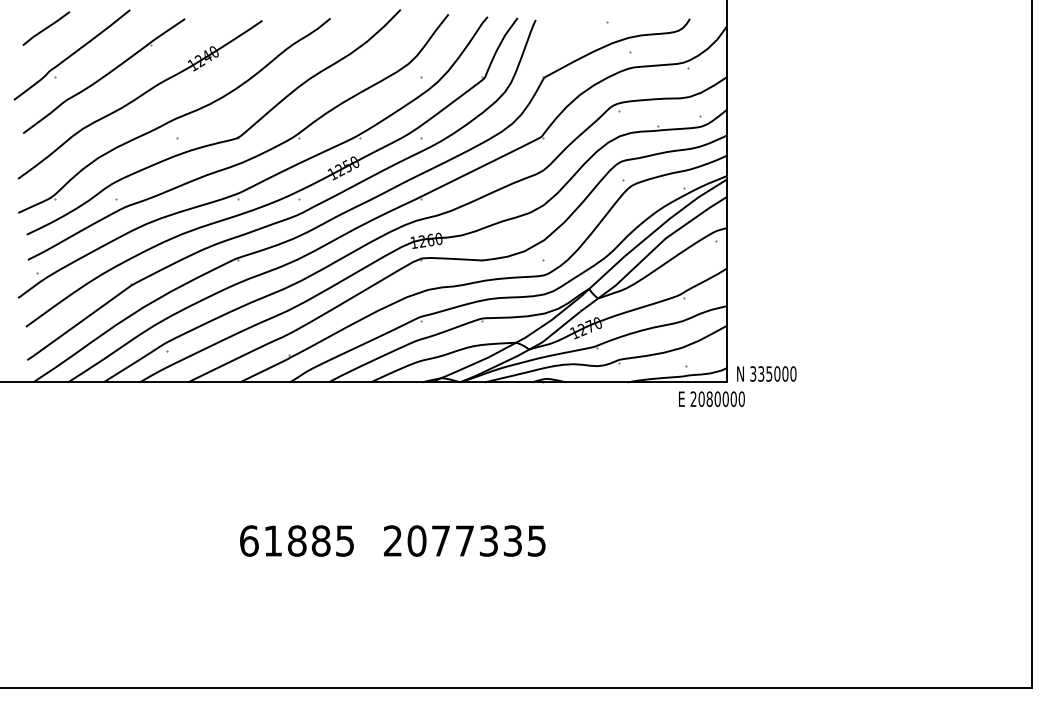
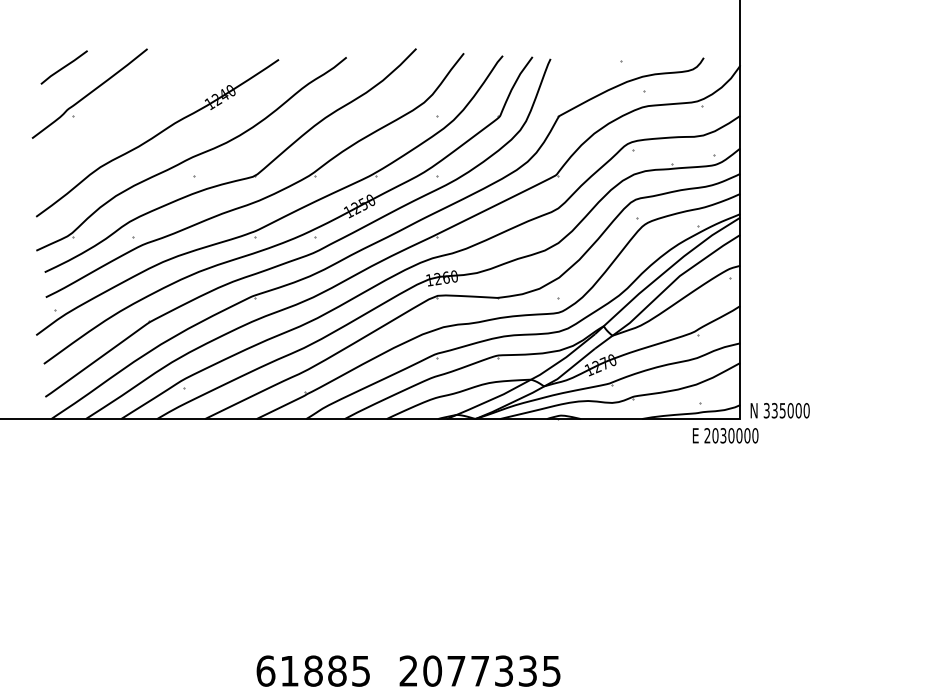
part: (104, 75) -> (122, 114), removed
text: (709, 398) -> (723, 435), 2080000 -> 2030000
text: (392, 540) -> (408, 670), moved

